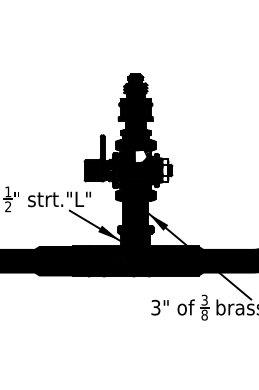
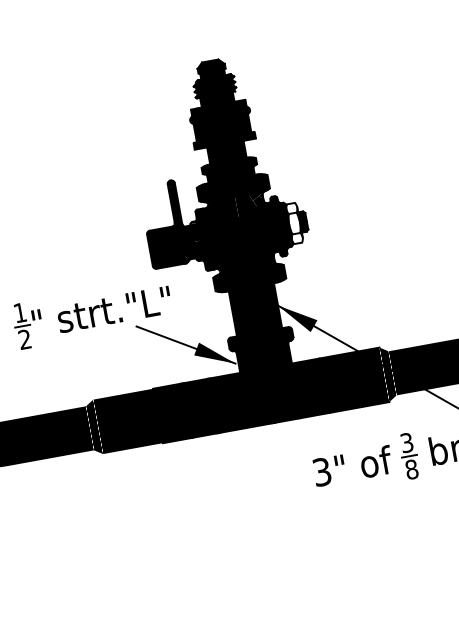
fill: (140, 156) -> (245, 206), added

